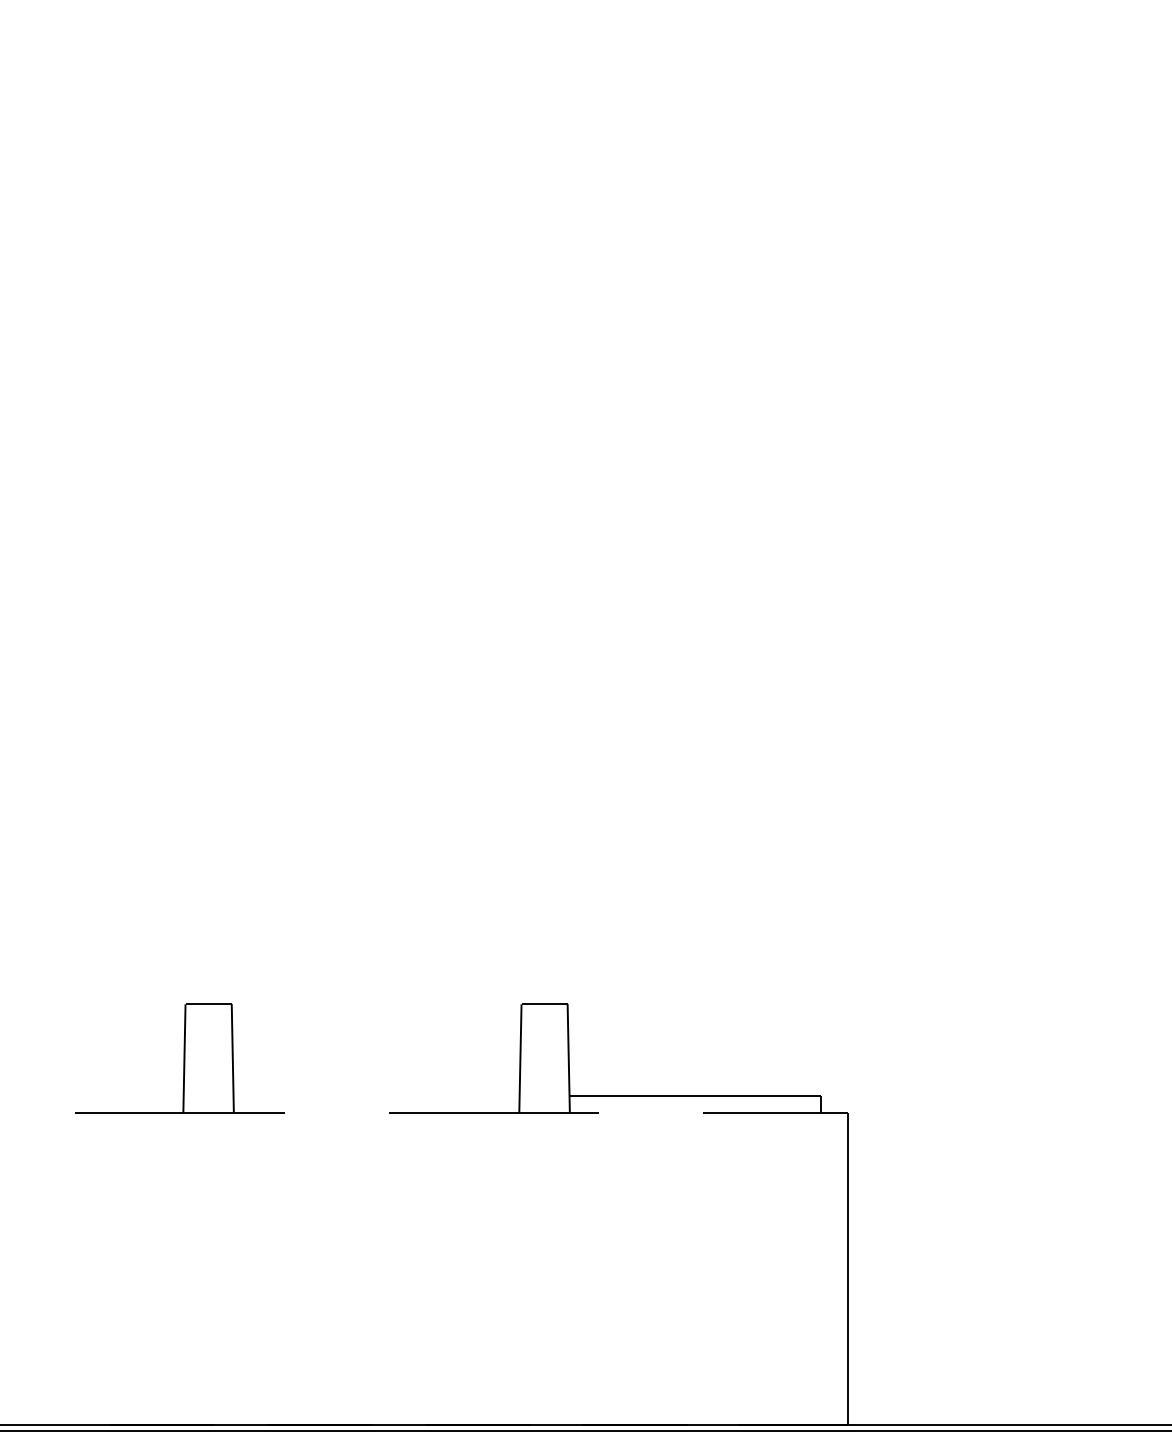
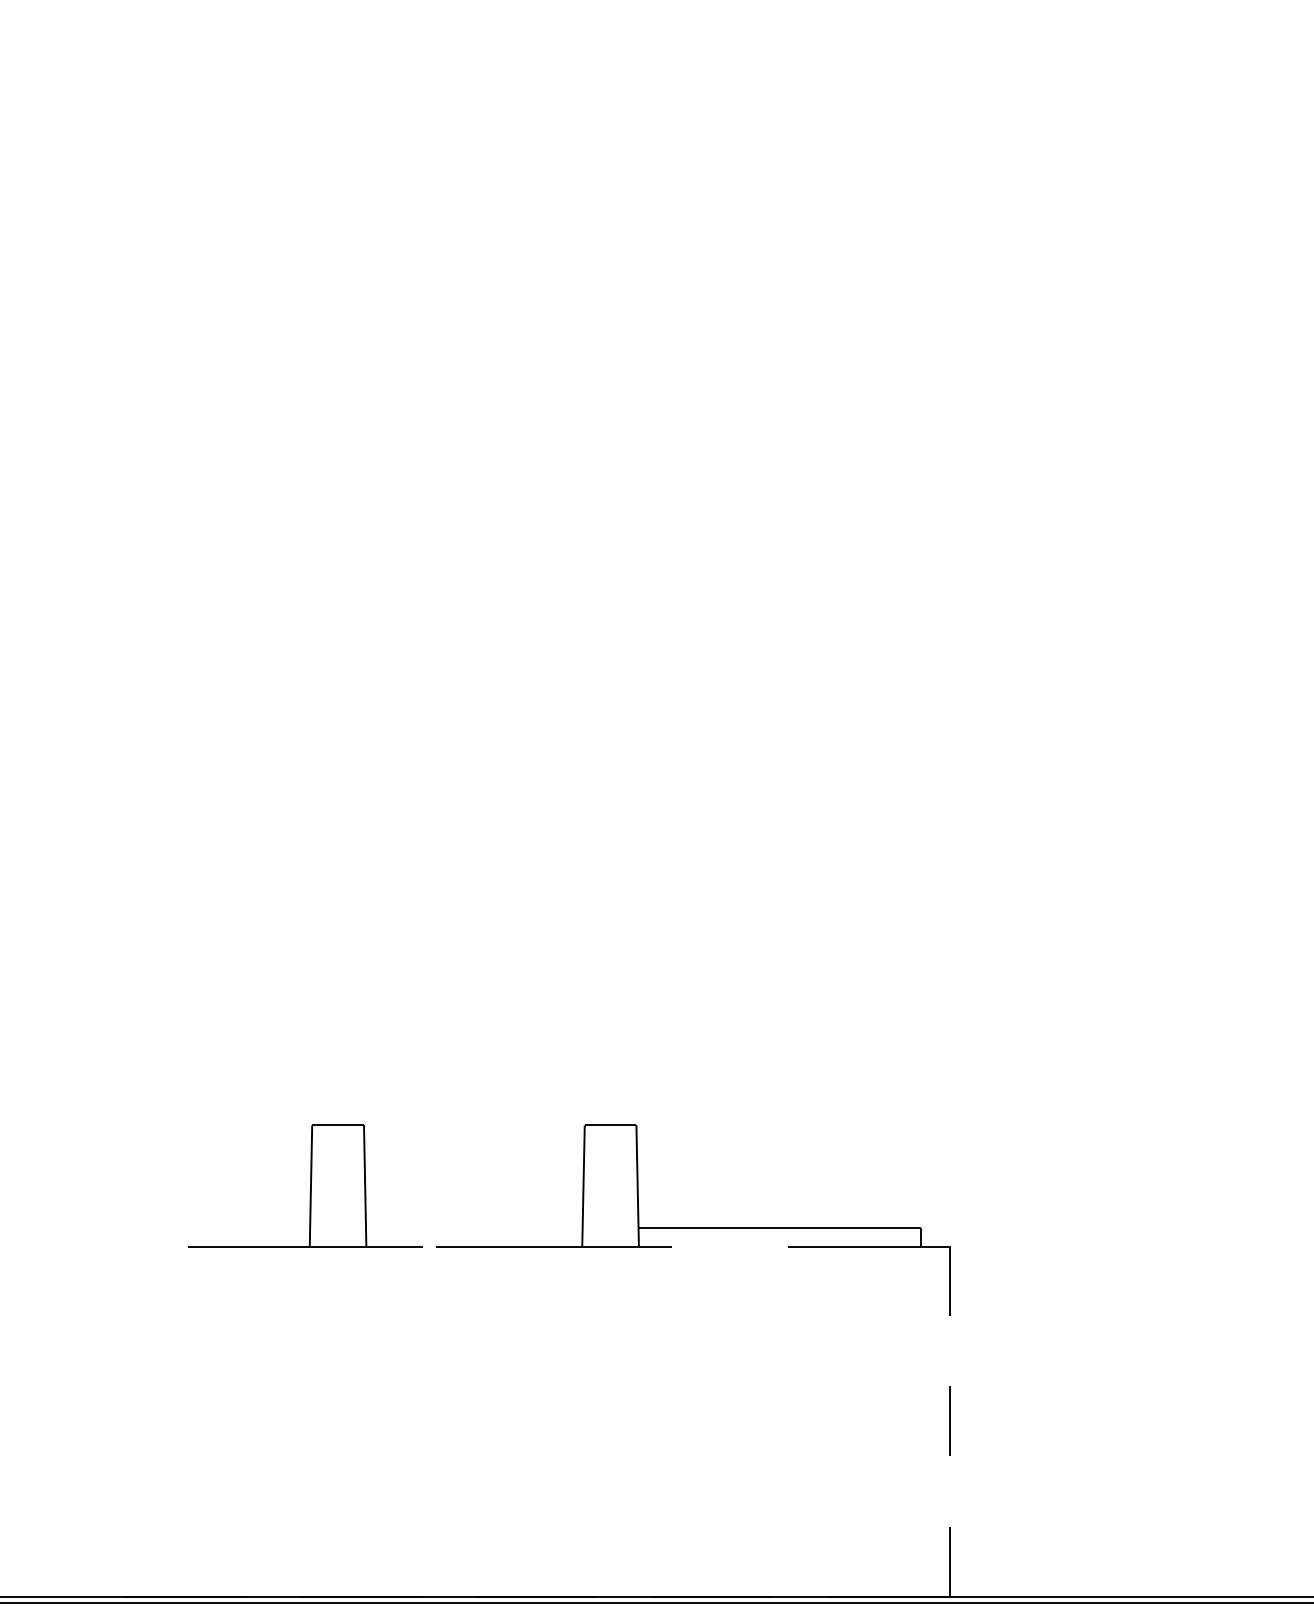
part: (179, 1057) -> (305, 1185), moved
line: (847, 1268) -> (950, 1421), solid -> dashed

